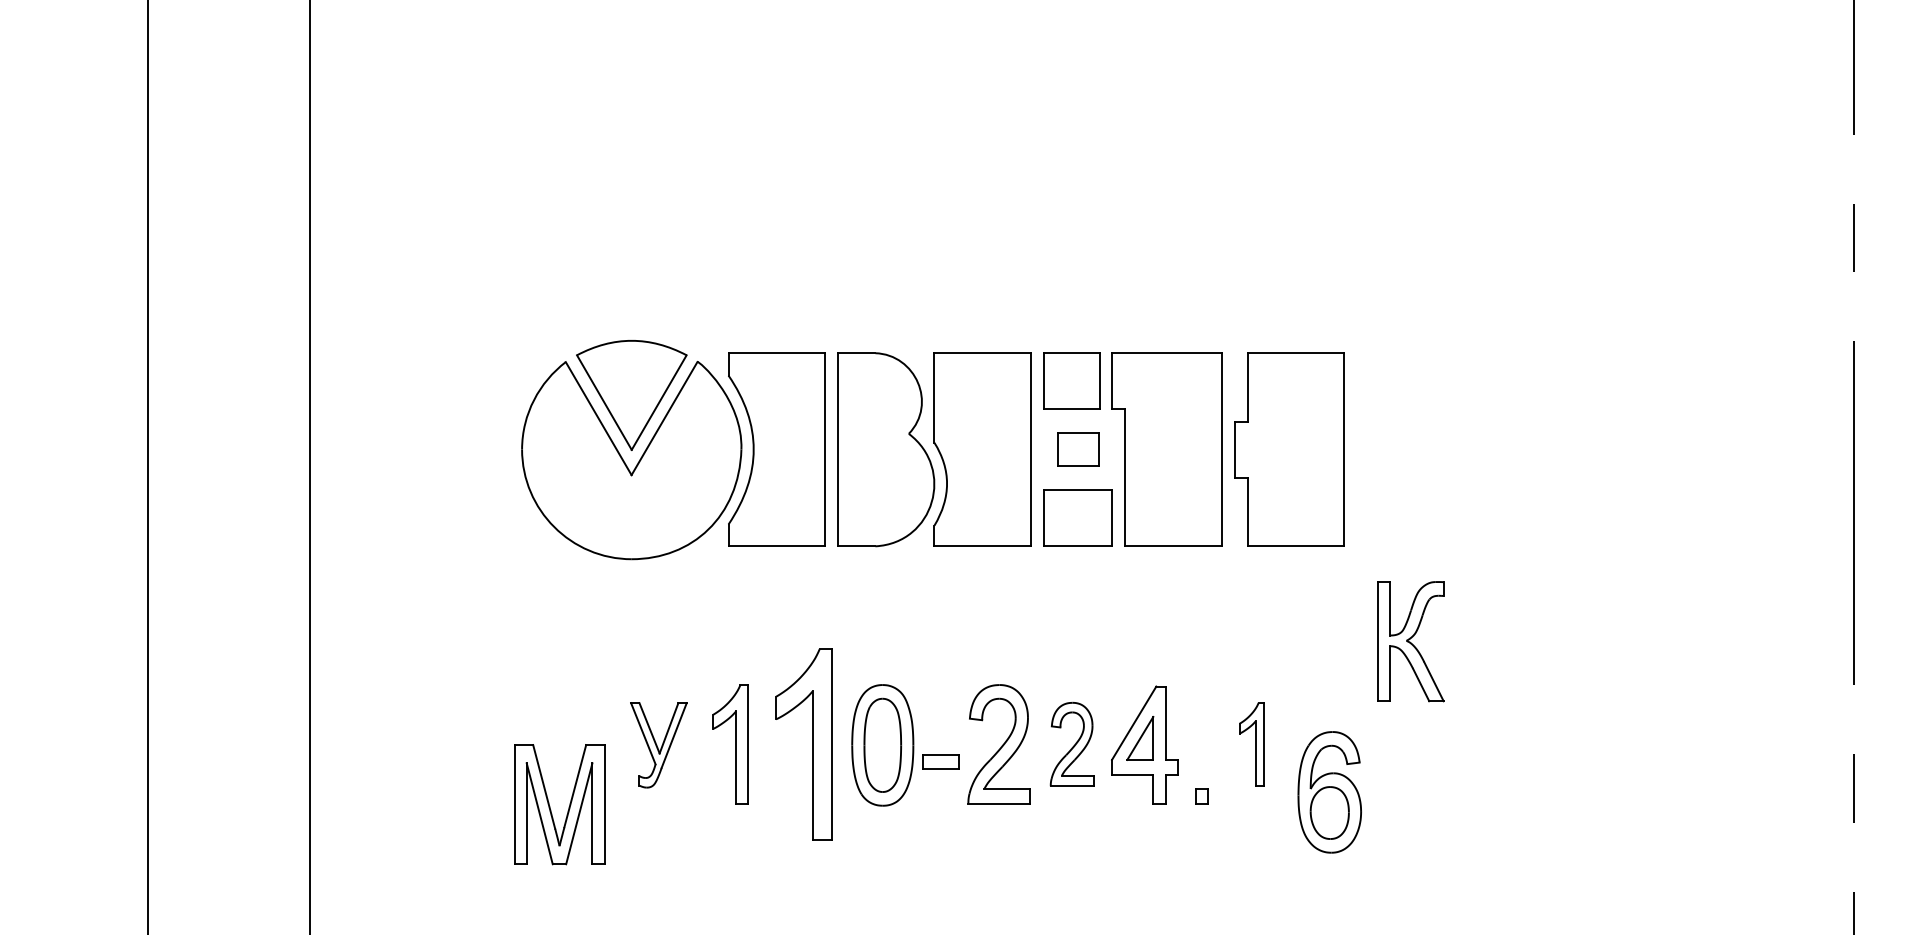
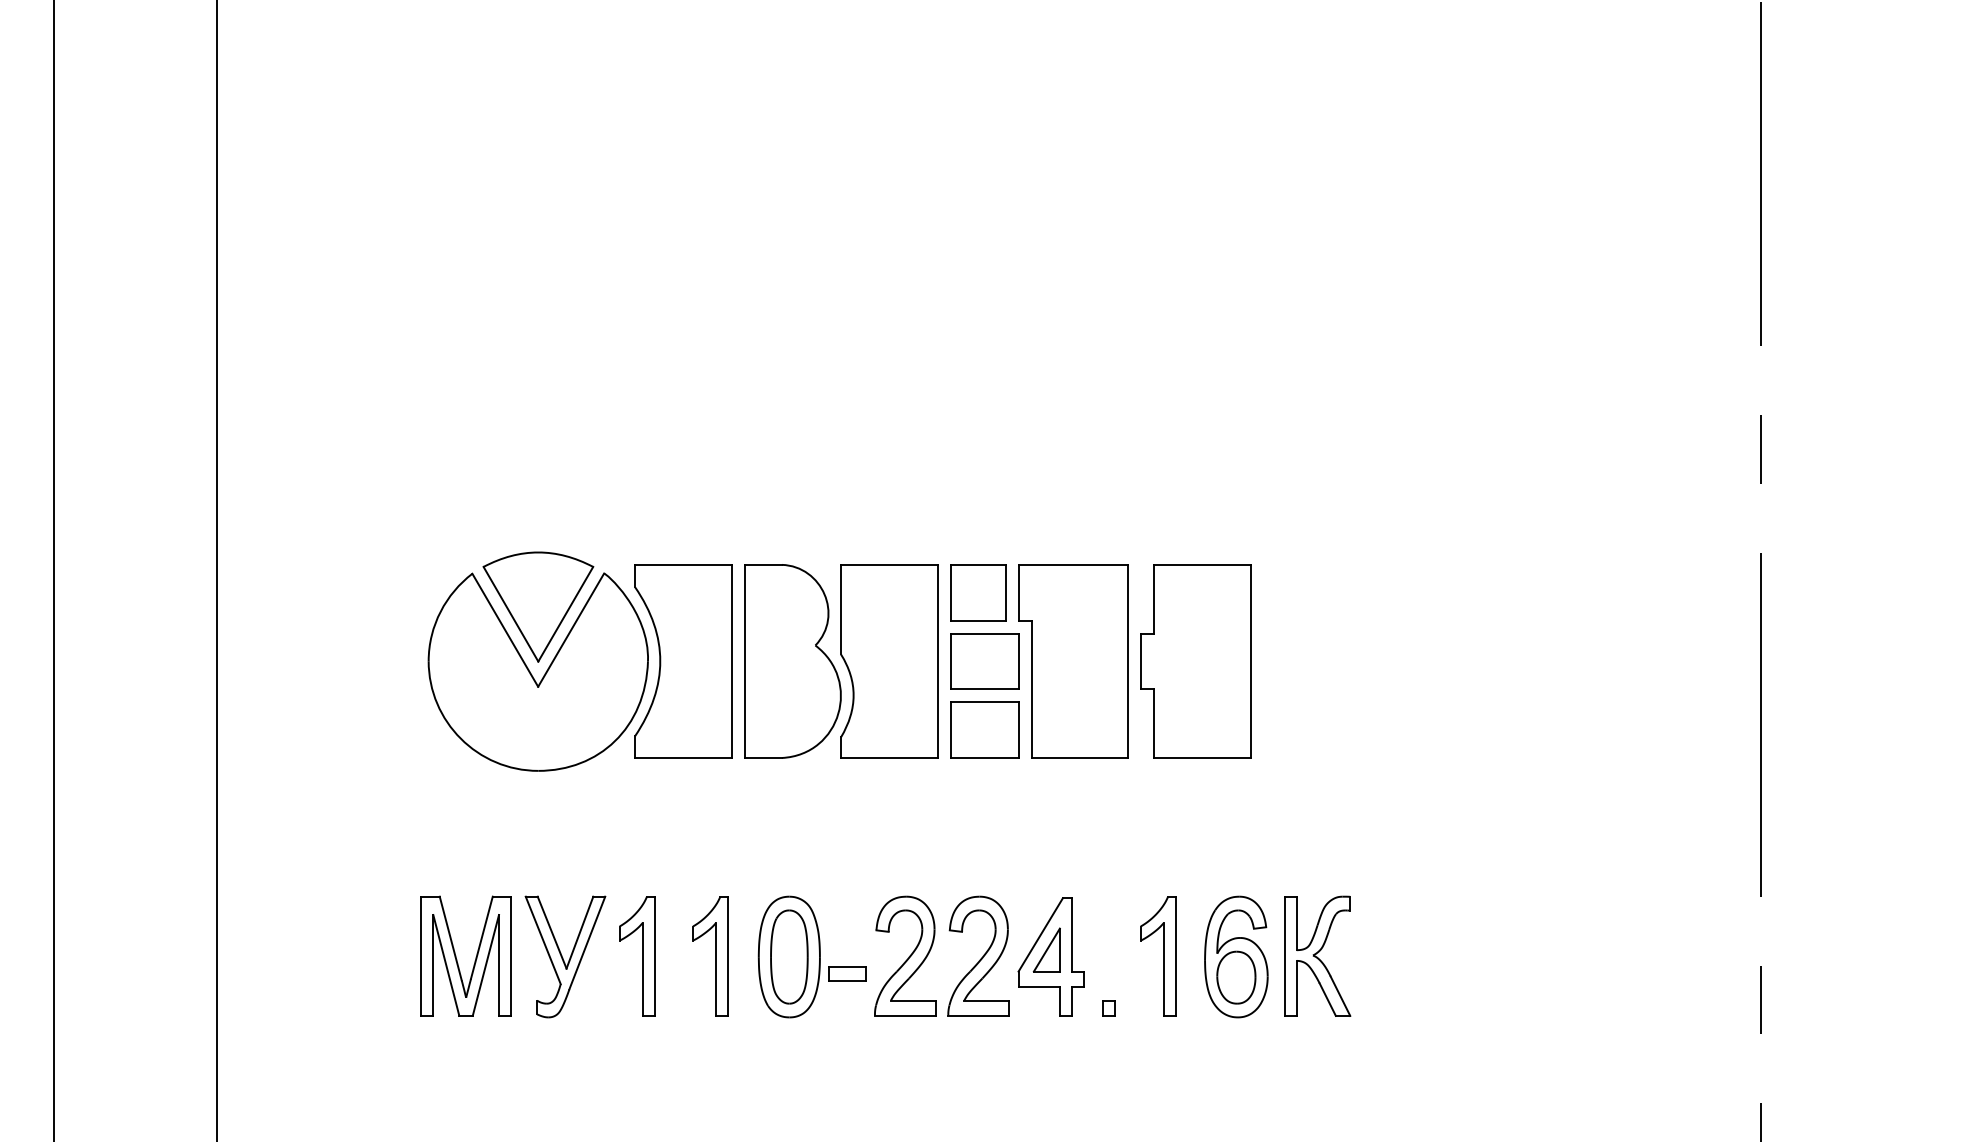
part: (1077, 449) -> (984, 661), size x1.67
part: (1410, 640) -> (1317, 955), moved
part: (1071, 743) -> (978, 955), size x1.43
part: (658, 744) -> (565, 956), size x1.43
part: (803, 744) -> (710, 956), size x0.62
part: (1251, 744) -> (1158, 956), size x1.43
part: (1329, 791) -> (1236, 956), moved
part: (550, 807) -> (457, 959), moved

